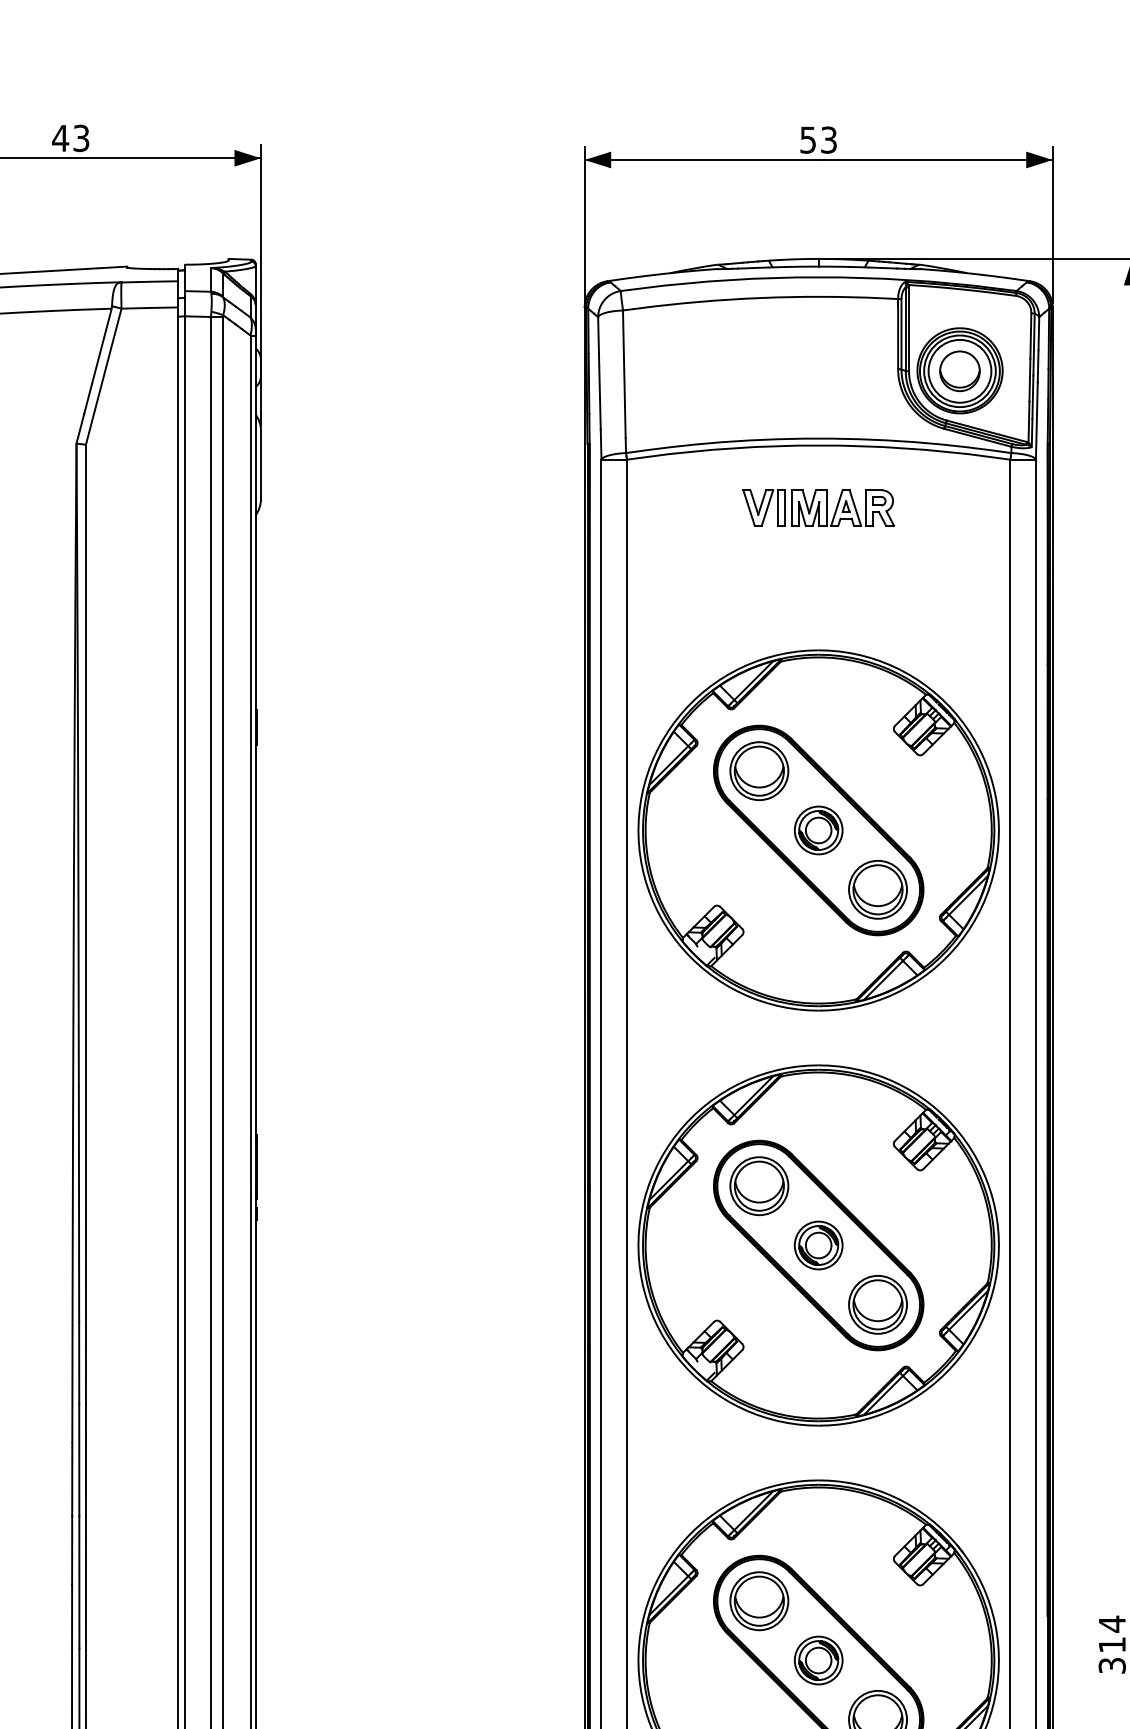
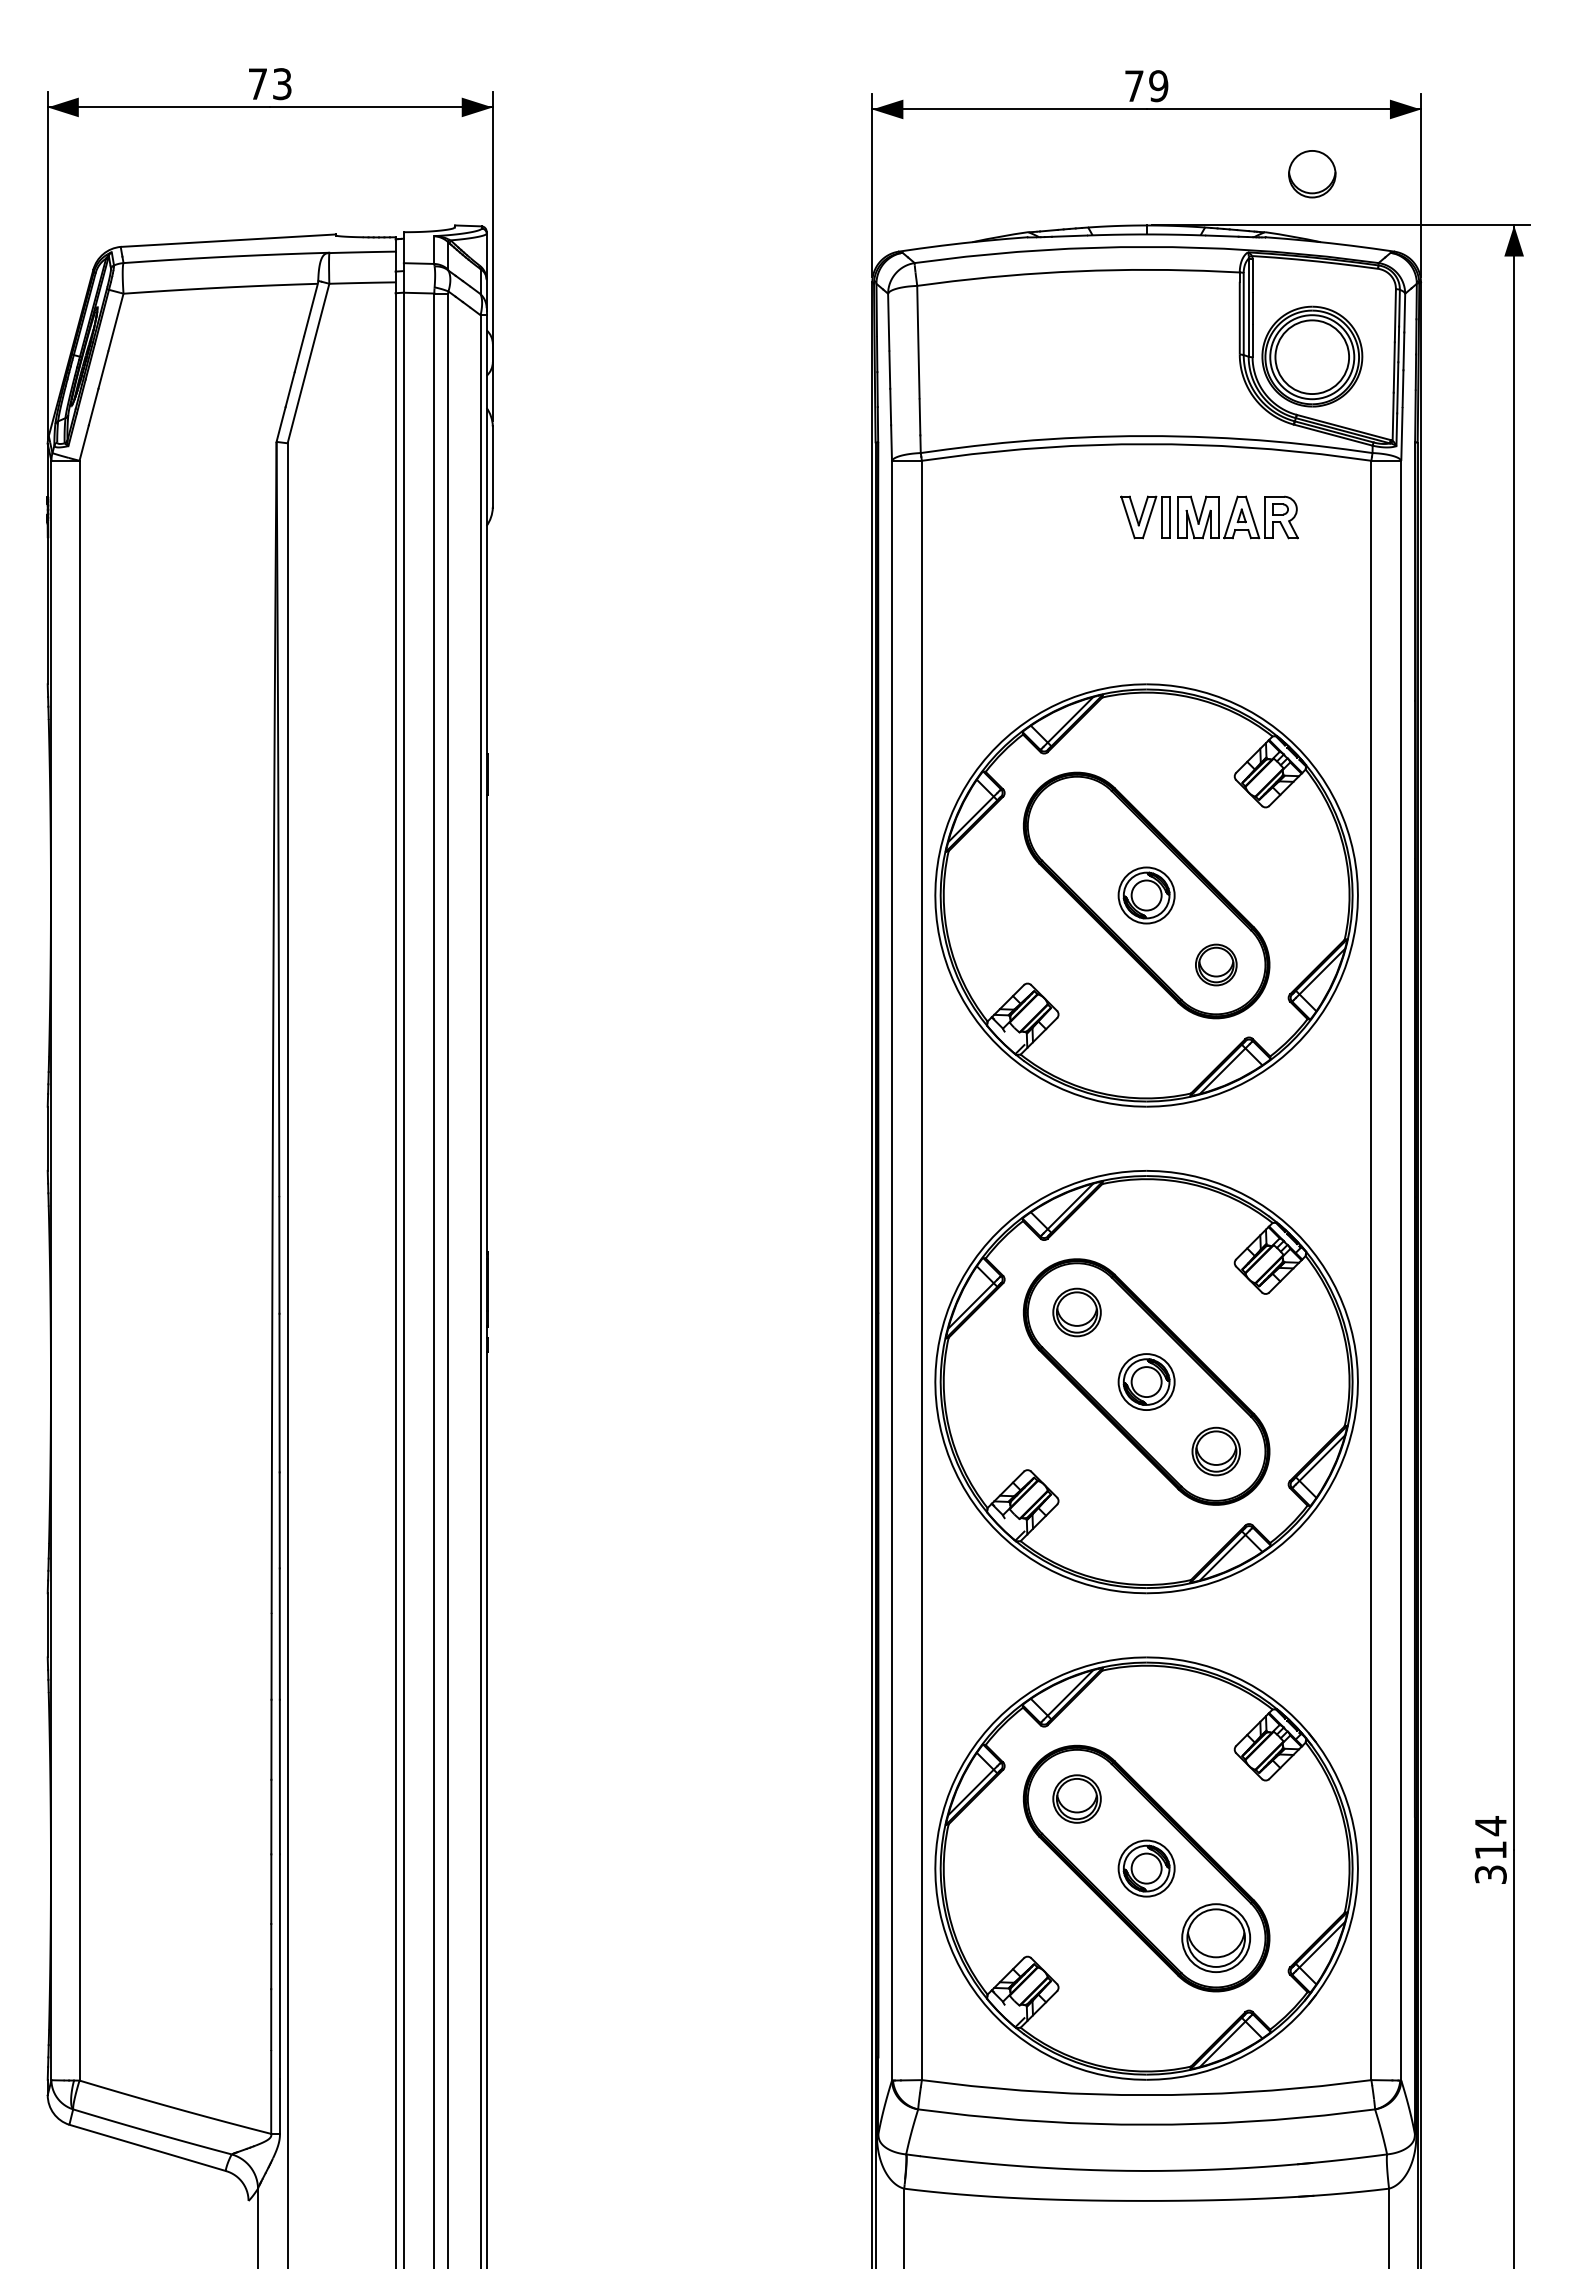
text: (60, 137) -> (257, 83), 43 -> 73
text: (818, 140) -> (1146, 86), 53 -> 79
part: (960, 371) -> (1312, 174), moved
part: (818, 508) -> (1209, 517), moved
part: (758, 770) -> (1076, 825), removed
part: (878, 889) -> (1216, 964), size x0.6
part: (758, 1186) -> (1076, 1312), size x0.7
part: (878, 1304) -> (1216, 1451), size x0.7
part: (758, 1600) -> (1076, 1798), size x0.7

